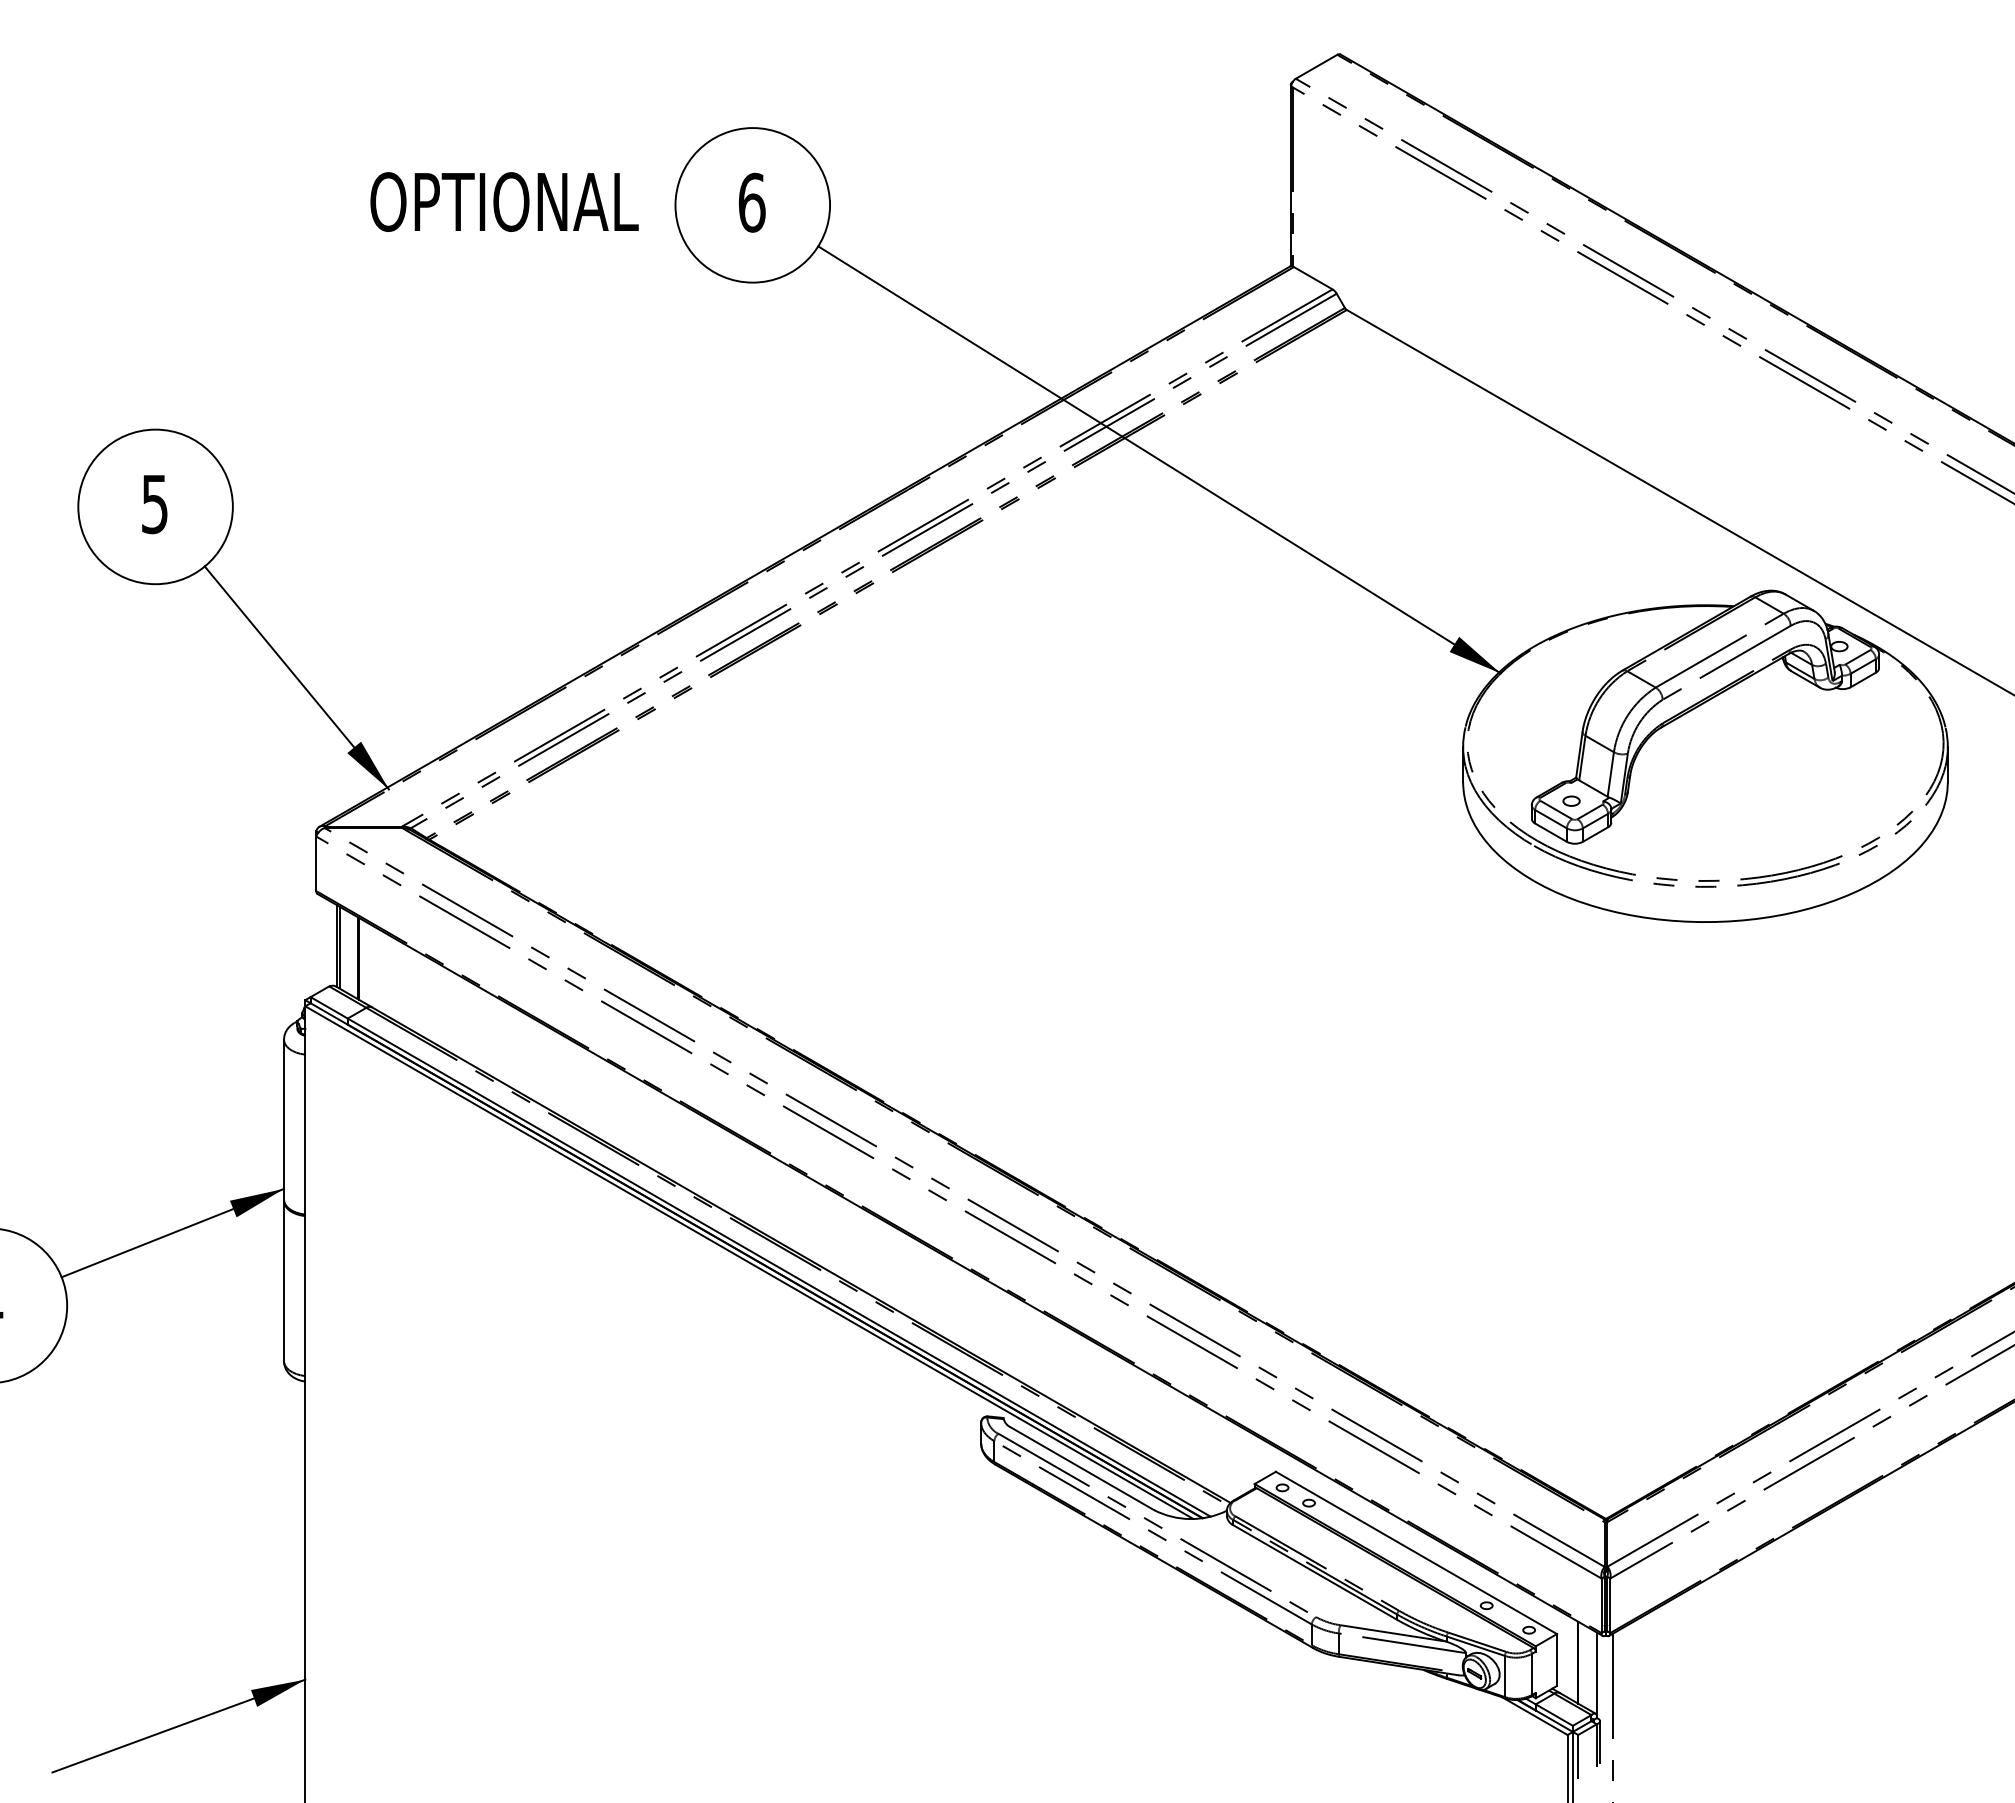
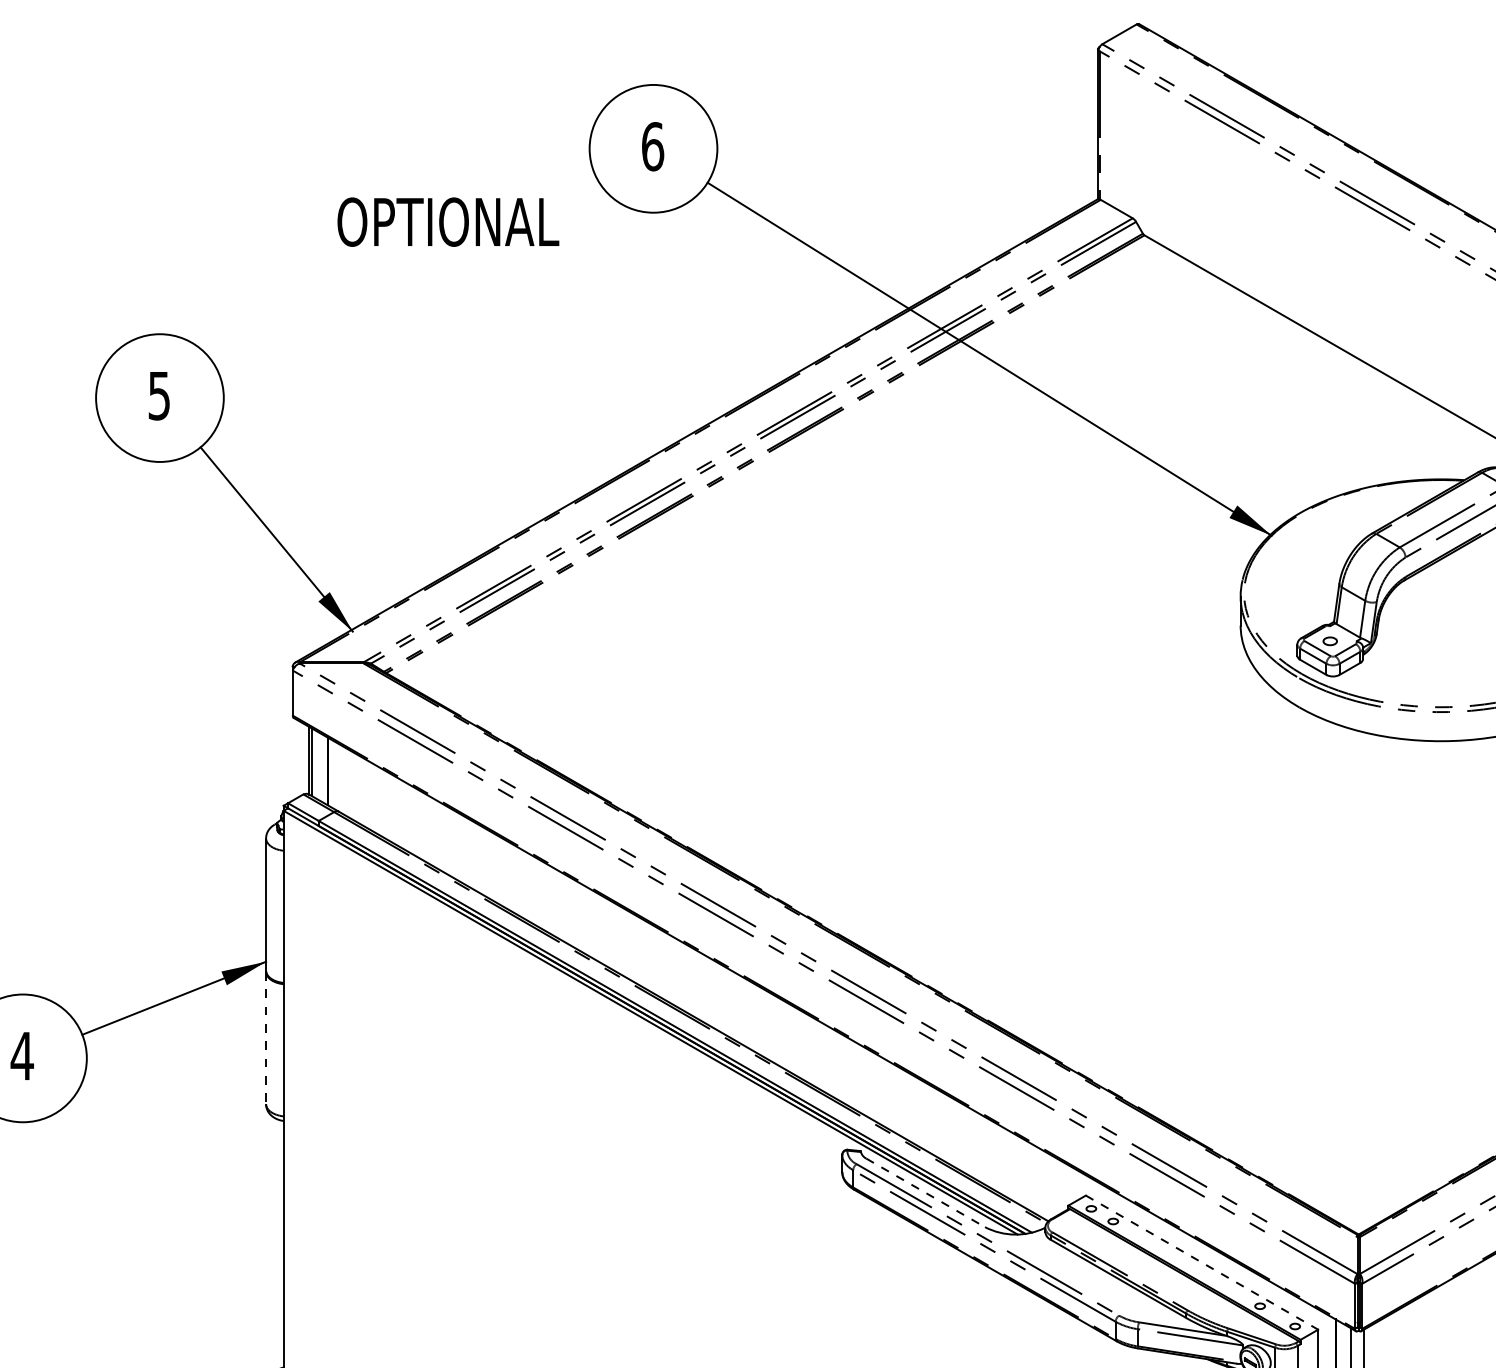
text: (504, 201) -> (448, 221), moved
line: (284, 1281) -> (266, 1038), solid -> dashed
line: (1082, 1468) -> (926, 1192), solid -> dashed
line: (1416, 1553) -> (1202, 1263), solid -> dashed

